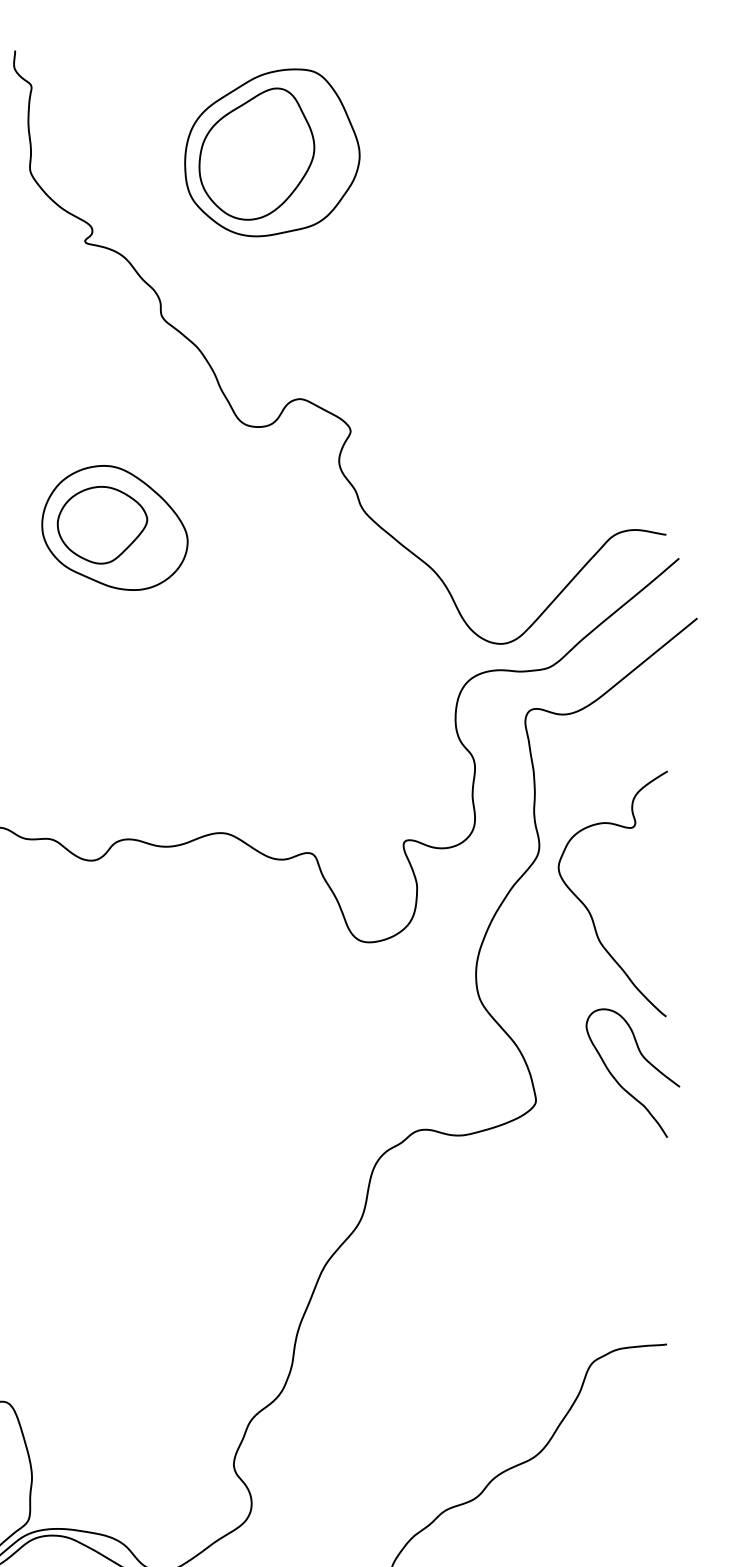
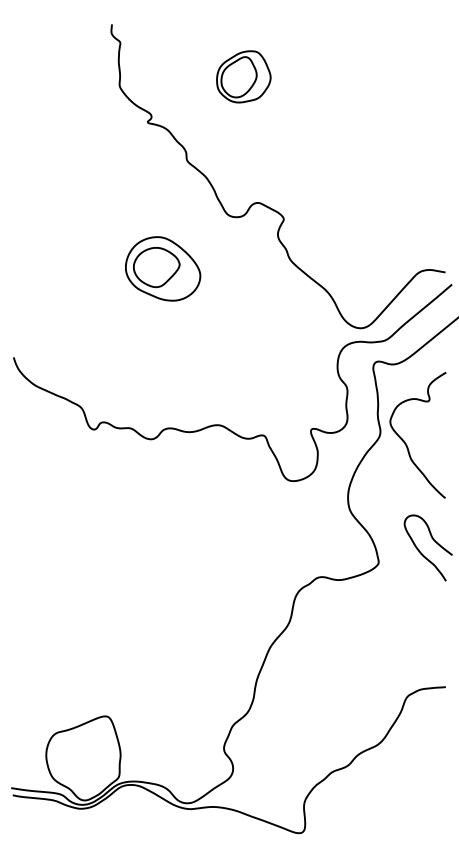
part: (271, 152) -> (243, 76), size x0.6
curve: (588, 905) -> (405, 441), moved

